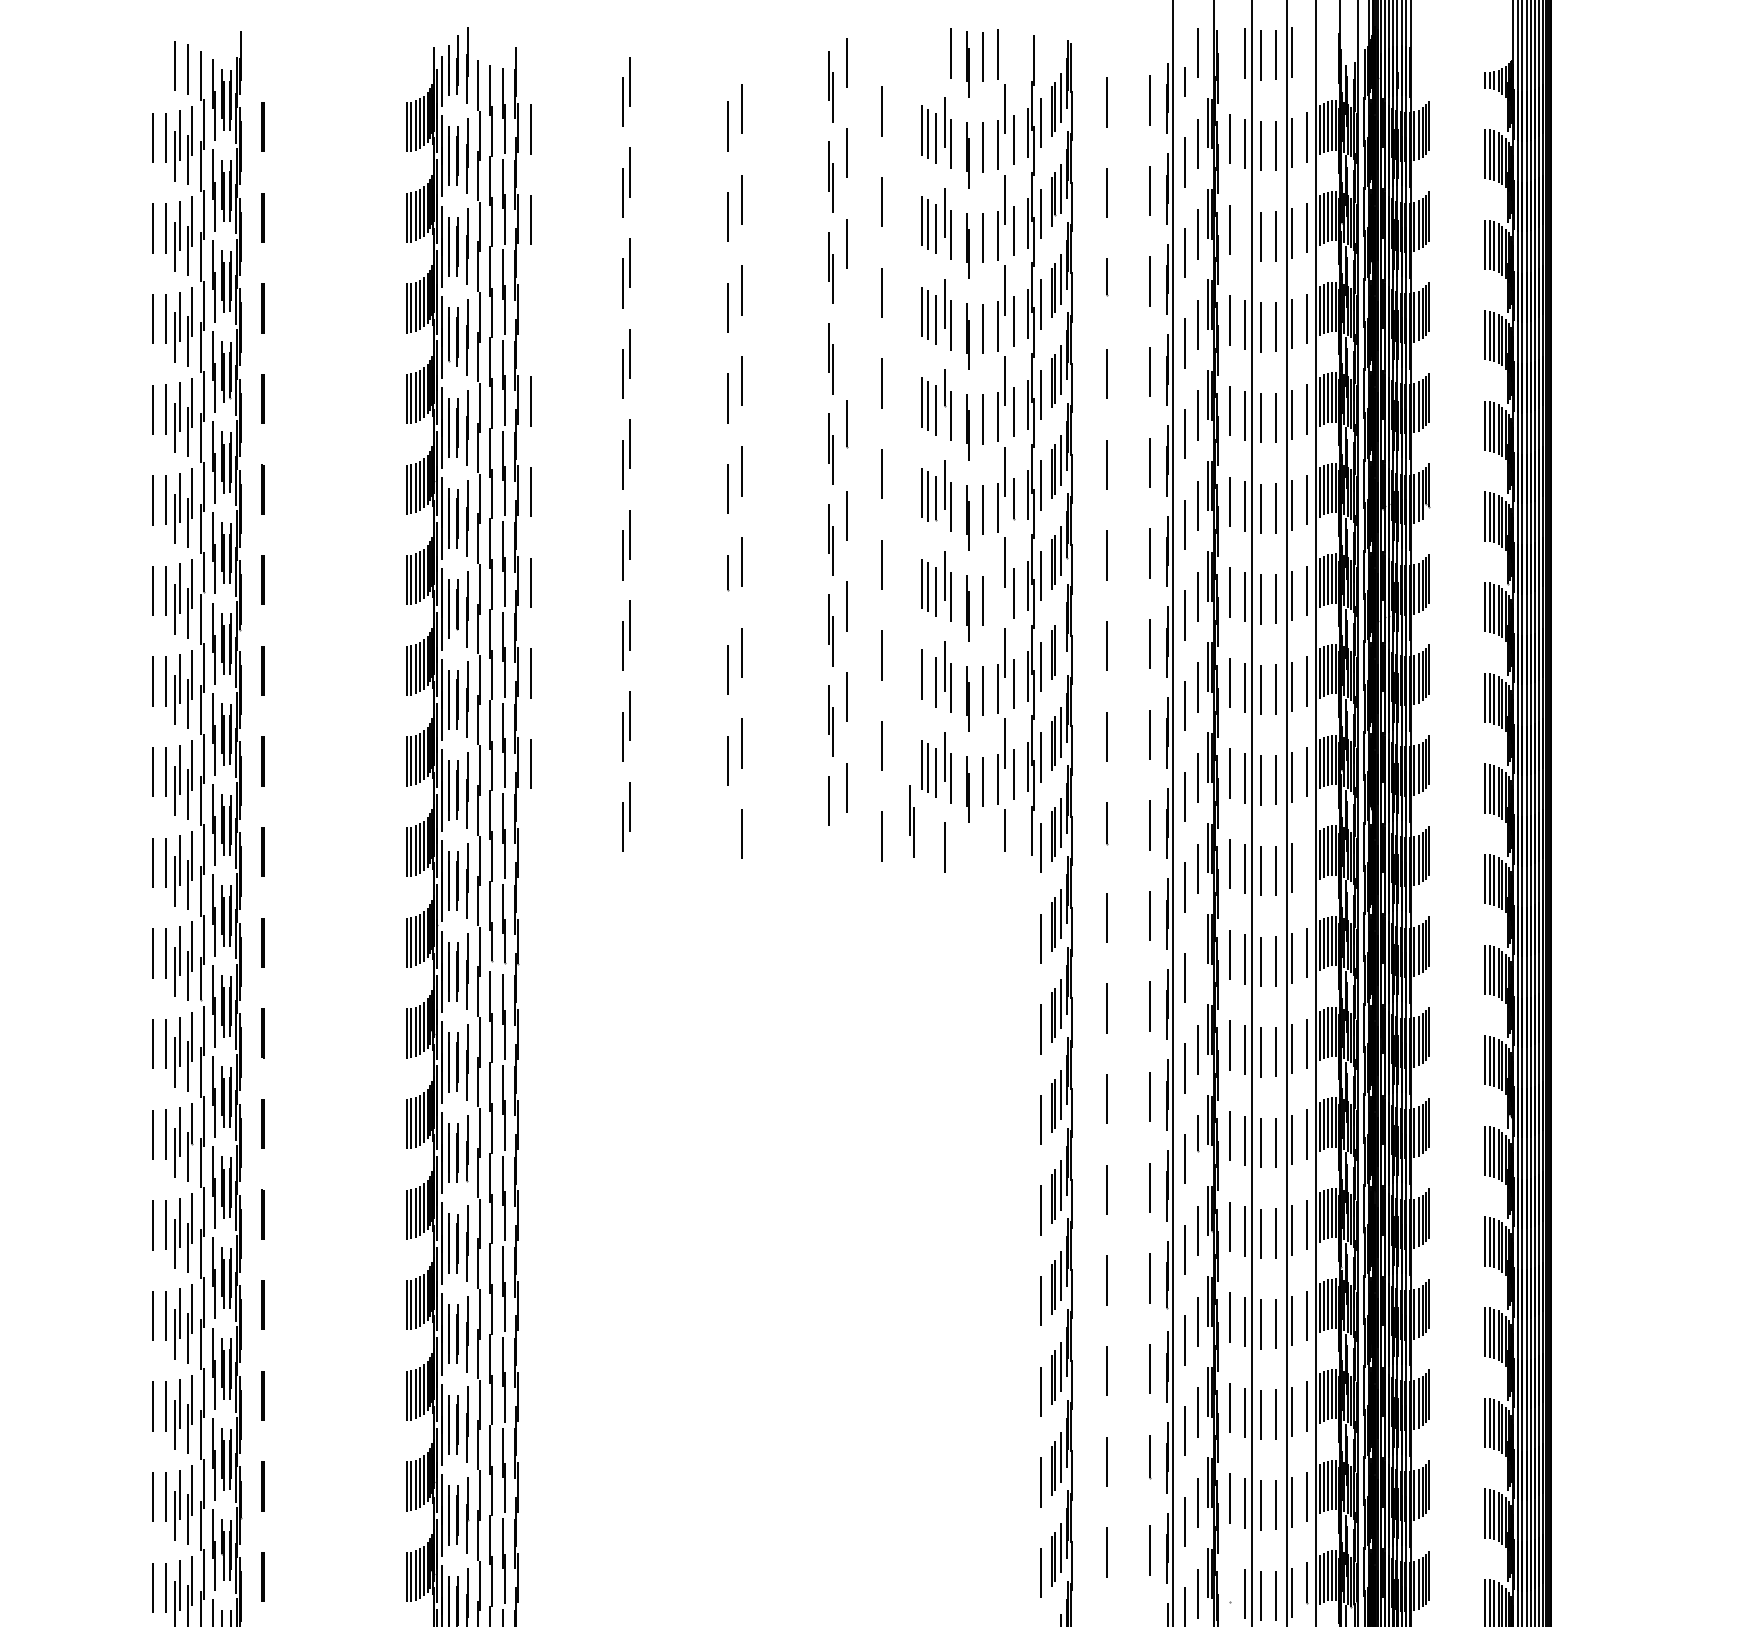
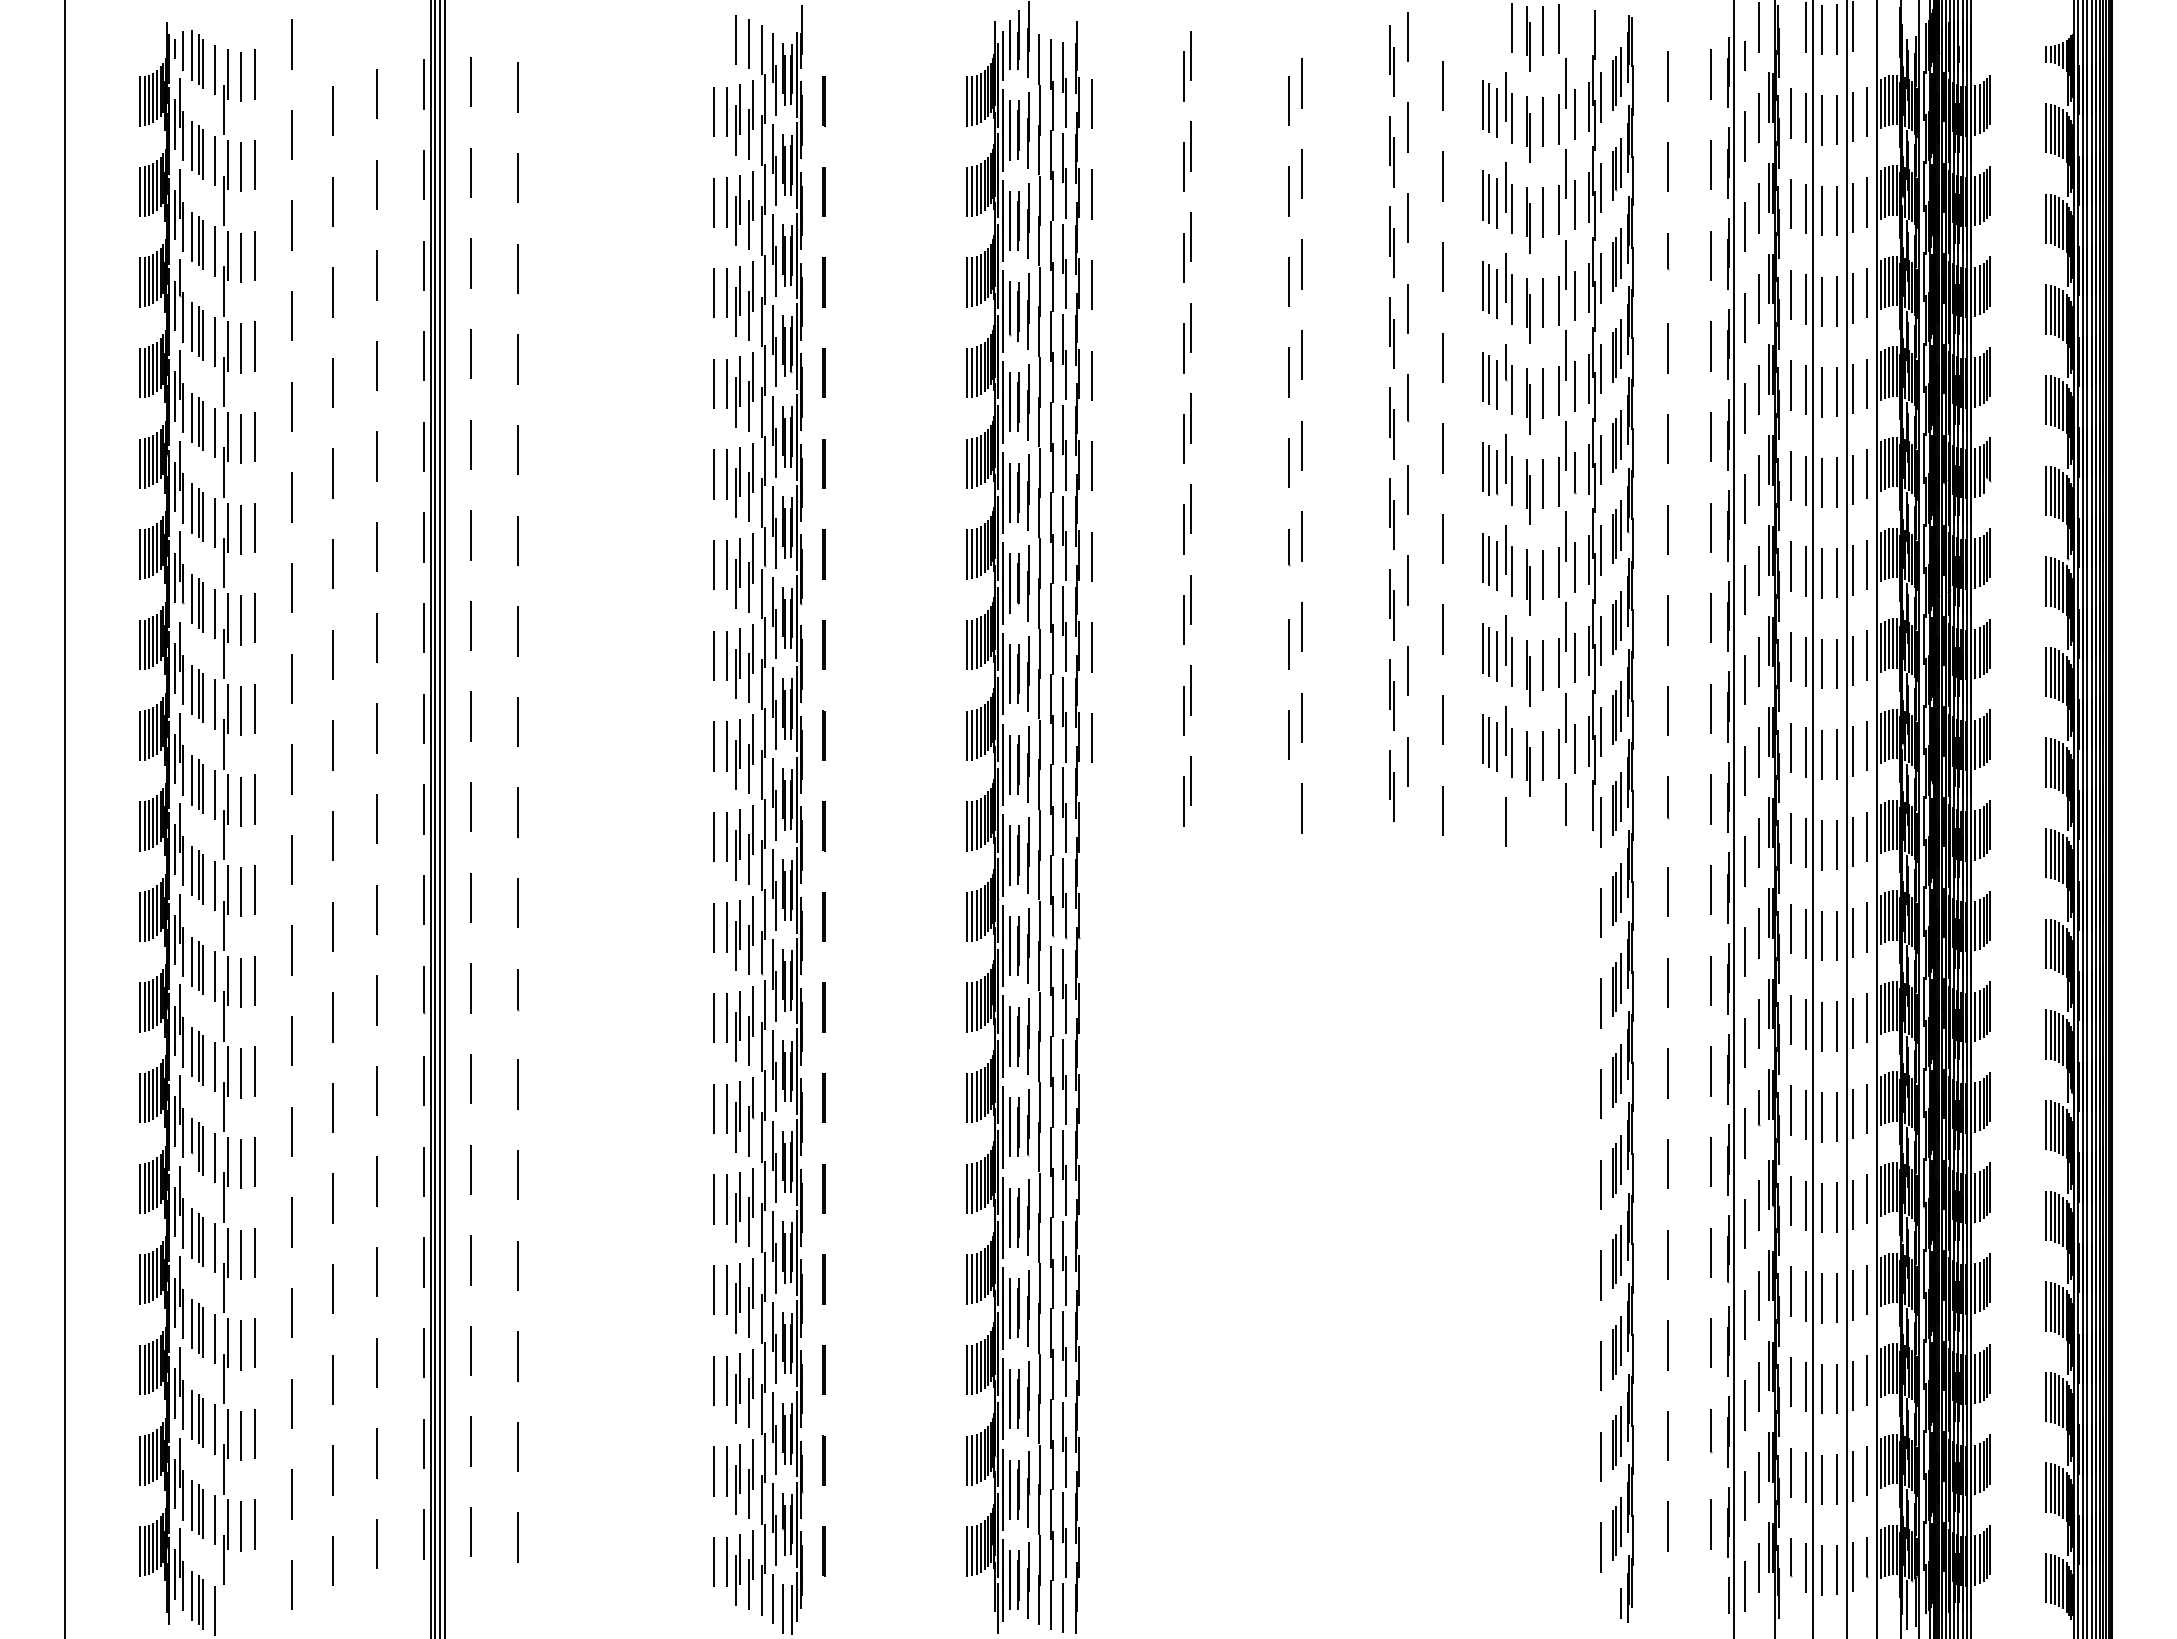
line: (1245, 234) -> (1806, 208), added
line: (530, 310) -> (1091, 284), added
line: (846, 334) -> (1407, 308), added
line: (998, 598) -> (1559, 572), added
line: (1060, 641) -> (1621, 615), added
line: (927, 677) -> (1488, 651), added
part: (911, 821) -> (1472, 795), removed
line: (832, 822) -> (1393, 796), added
line: (1306, 862) -> (1867, 836), added
line: (1197, 959) -> (1758, 933), added
line: (1230, 1583) -> (1791, 1557), added

